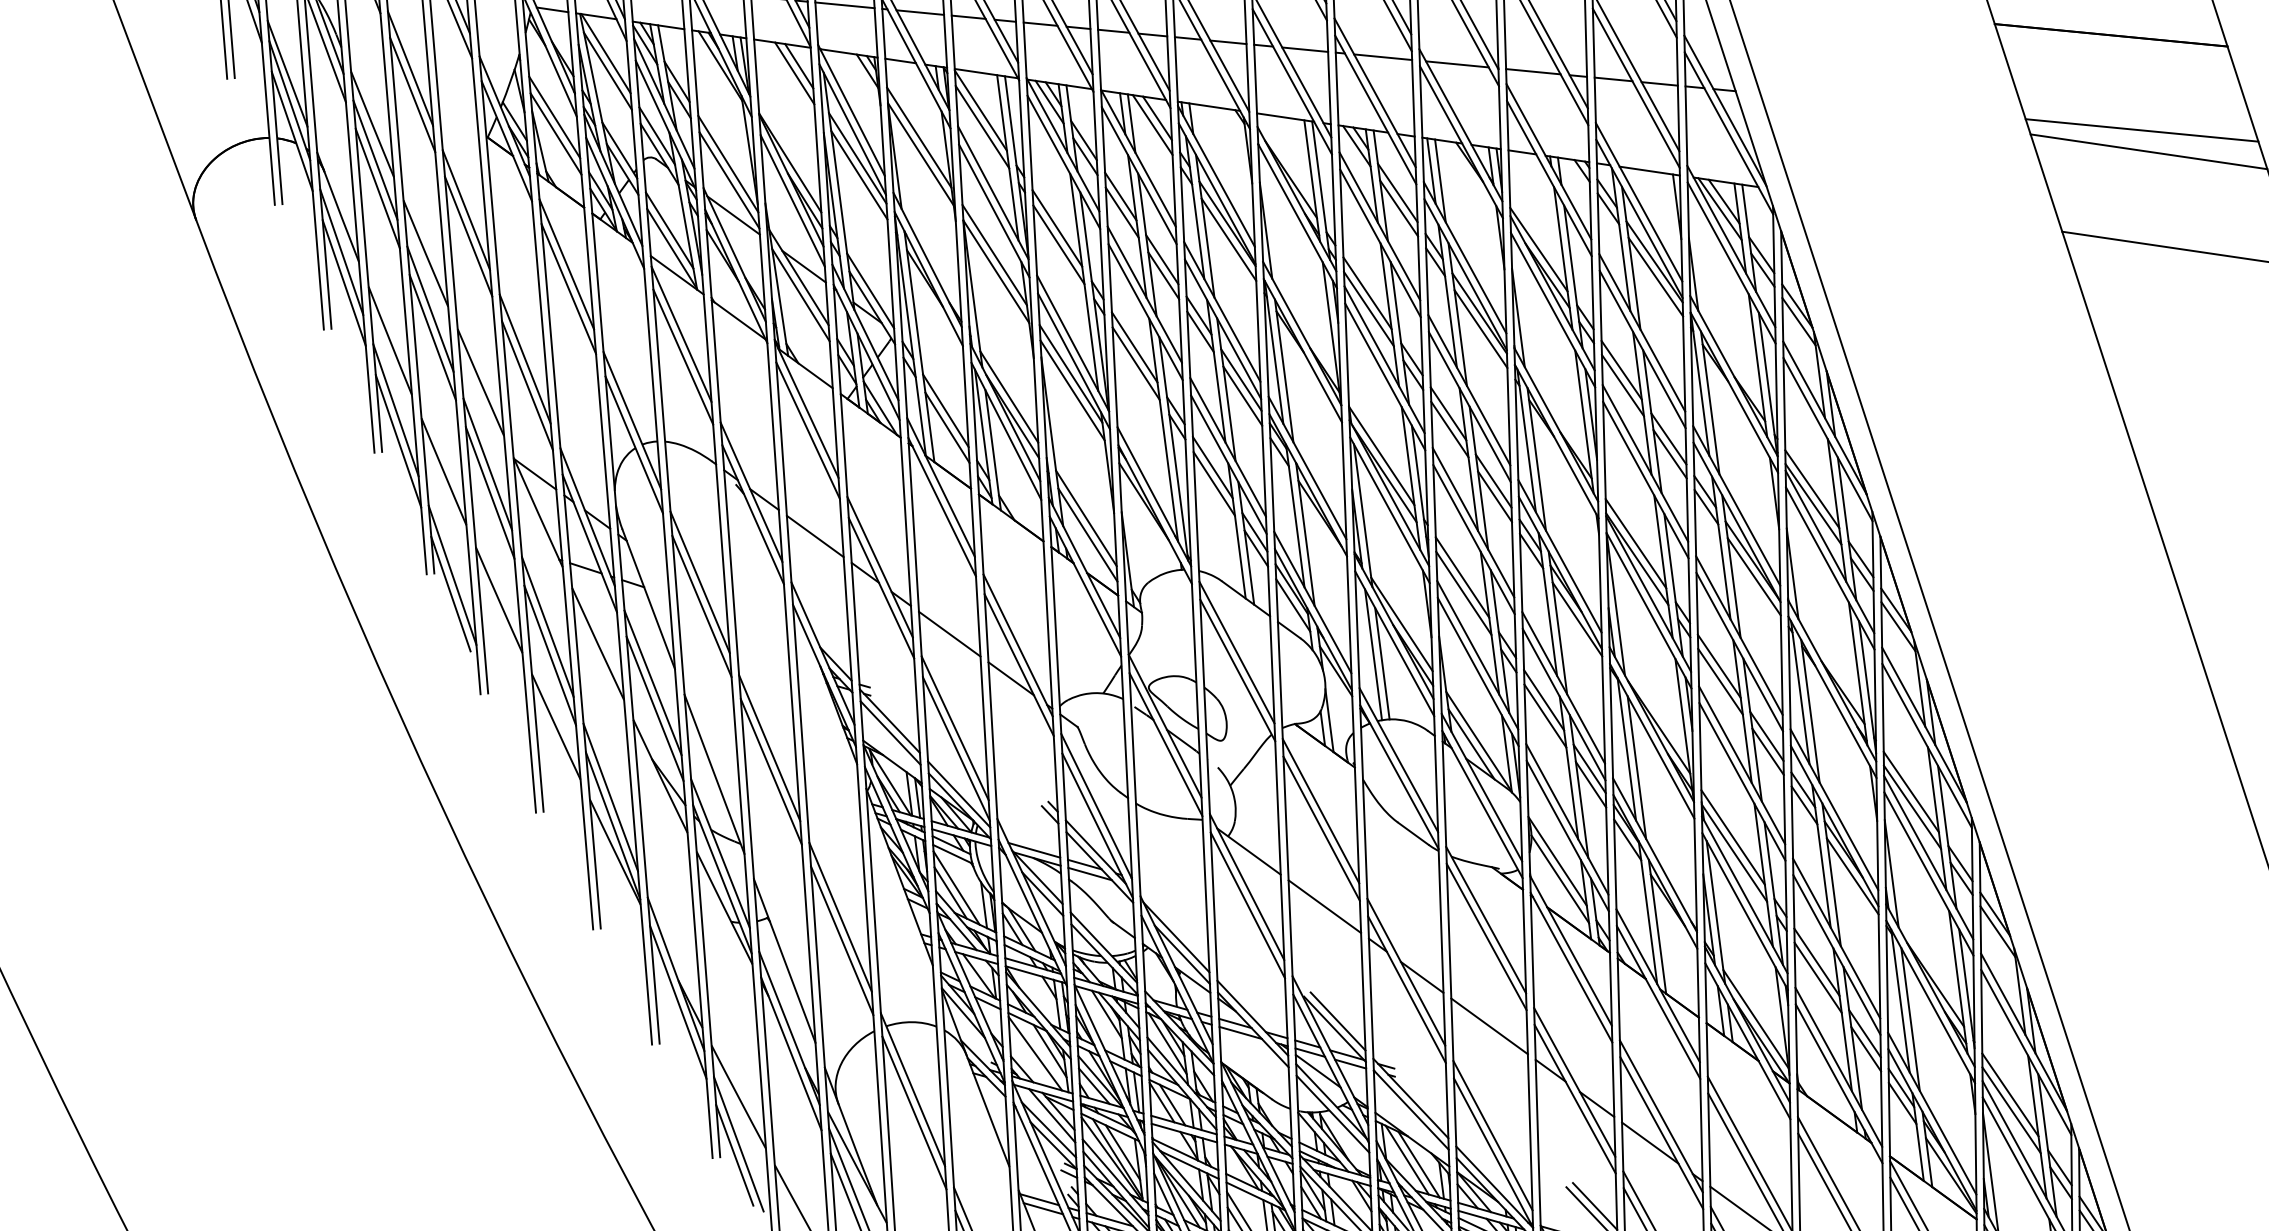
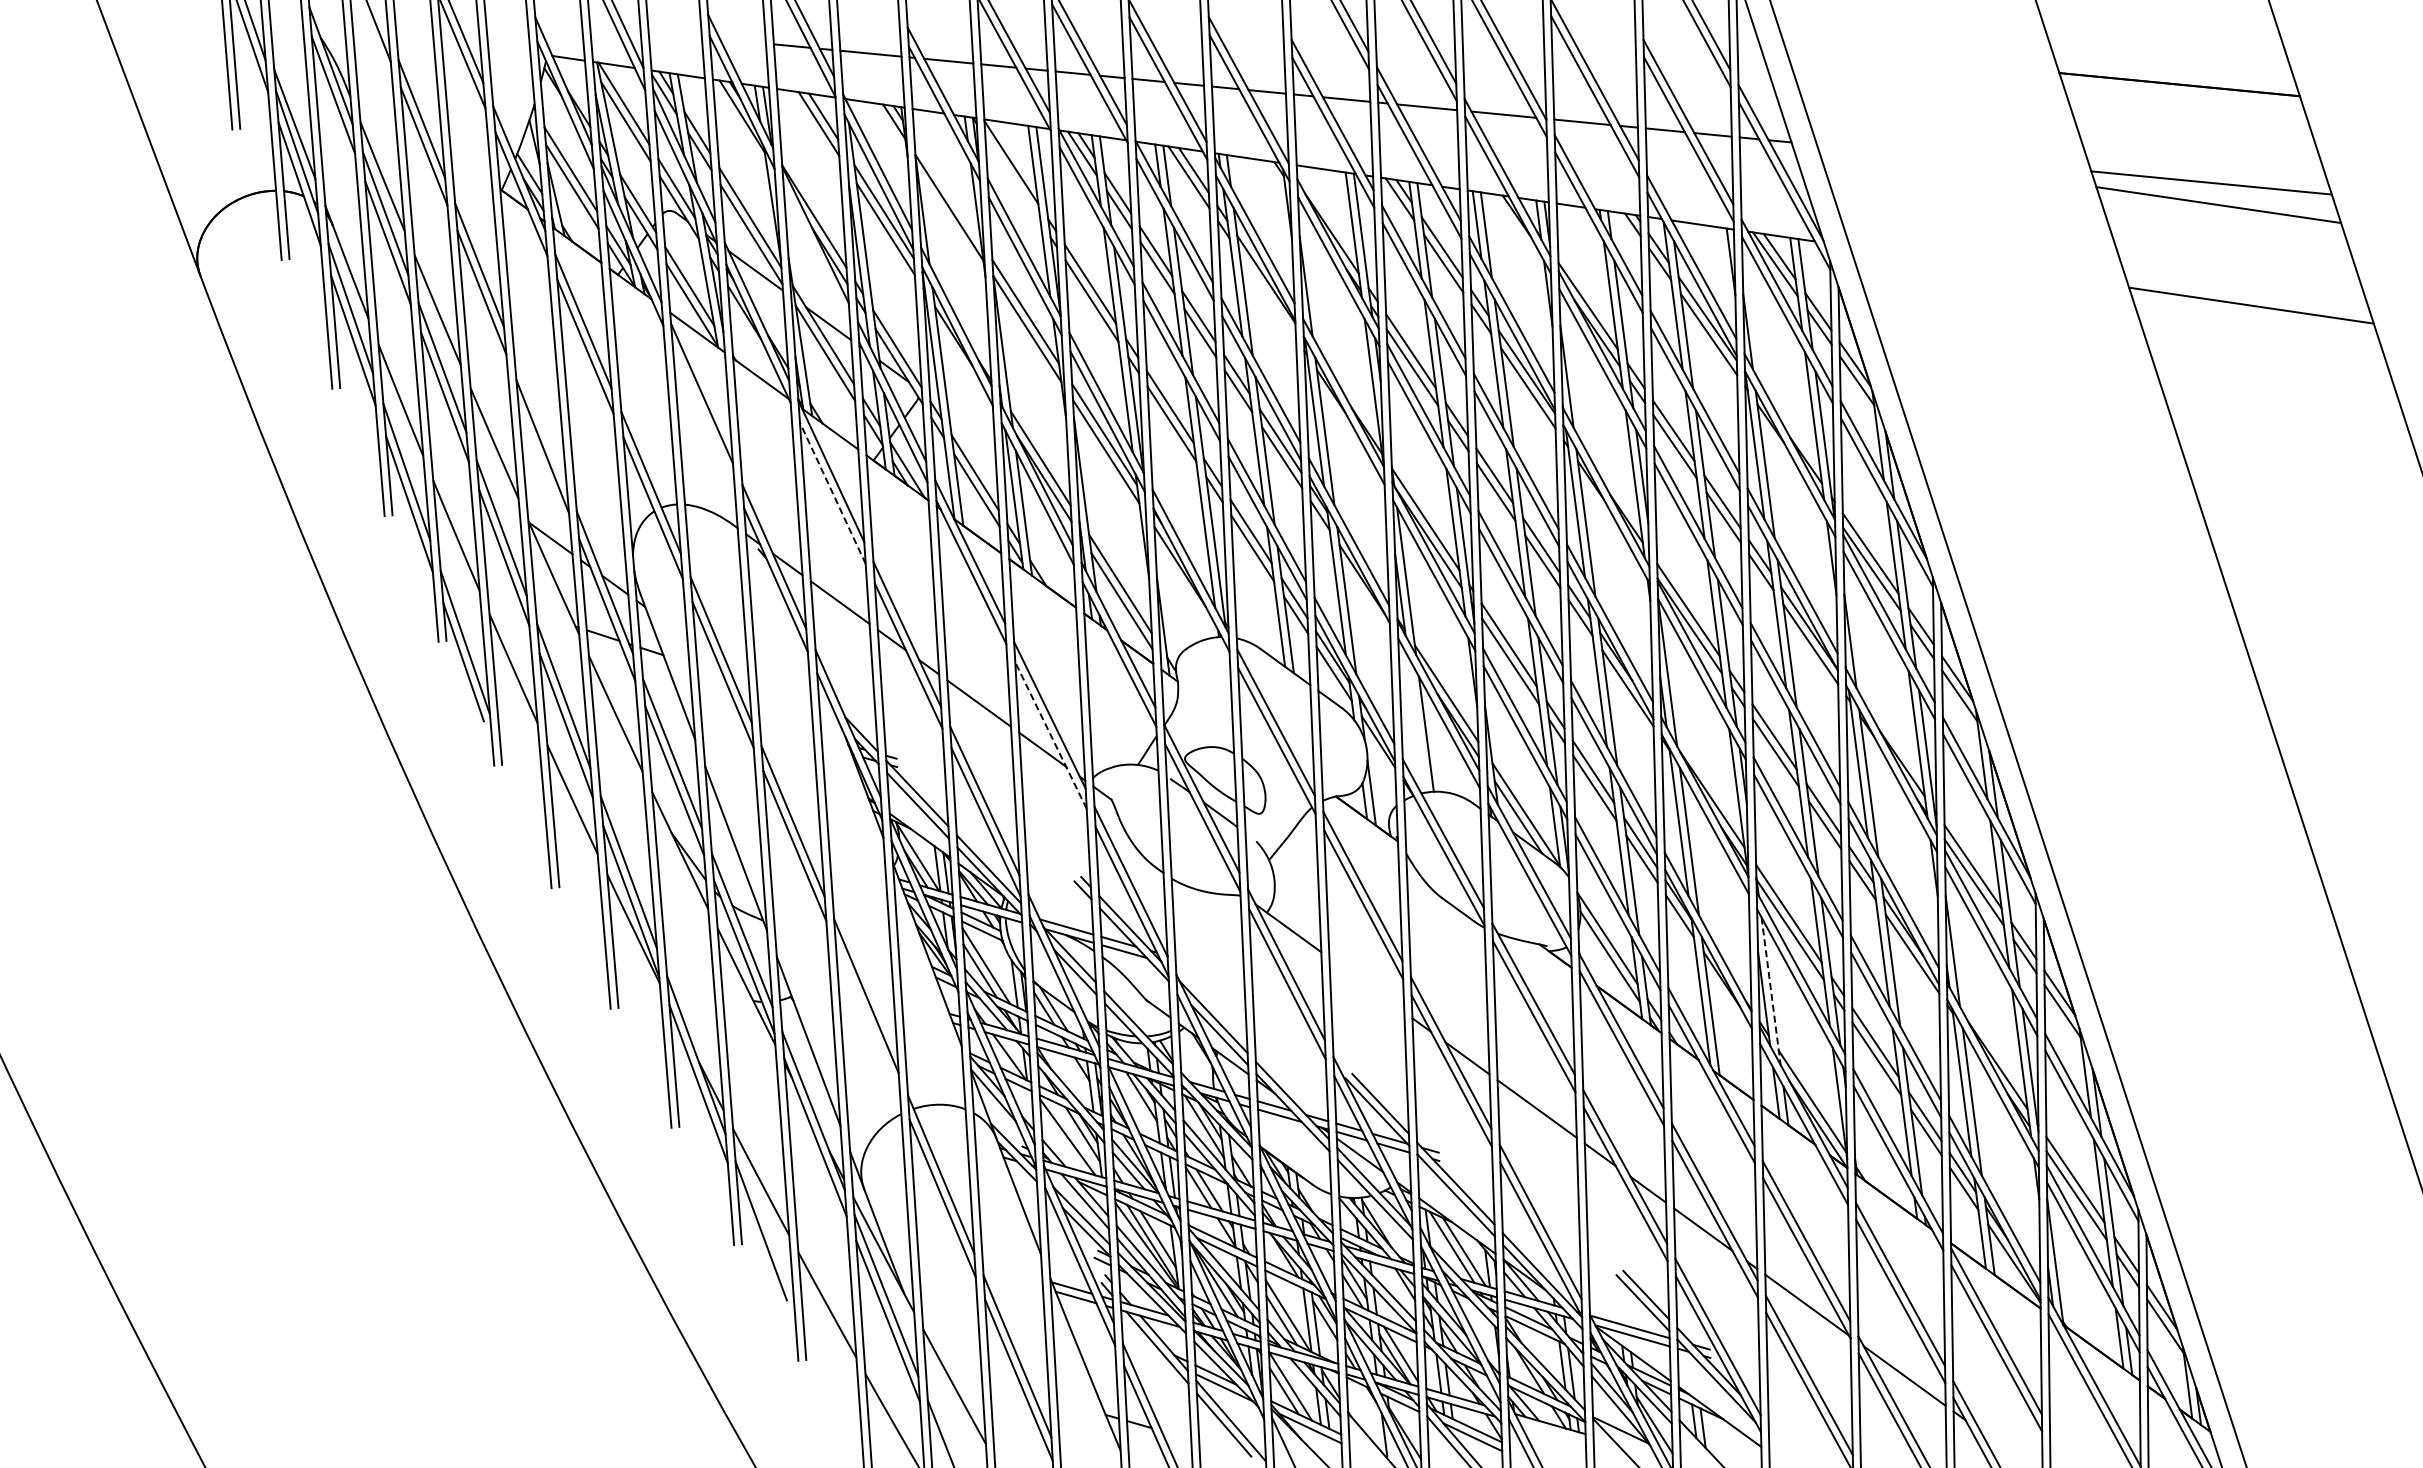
line: (981, 127) -> (1012, 179), removed
line: (919, 137) -> (947, 190), removed
line: (792, 200) -> (816, 255), removed
line: (1228, 239) -> (1267, 295), removed
line: (682, 356) -> (703, 416), removed
line: (525, 359) -> (540, 419), removed
line: (807, 430) -> (832, 493), solid -> dashed
line: (1372, 654) -> (1416, 724), removed
line: (1018, 664) -> (1050, 735), solid -> dashed
line: (1324, 906) -> (1366, 985), removed
line: (1716, 912) -> (1771, 991), solid -> dashed
line: (841, 940) -> (867, 1020), removed
line: (734, 1155) -> (756, 1242), removed

